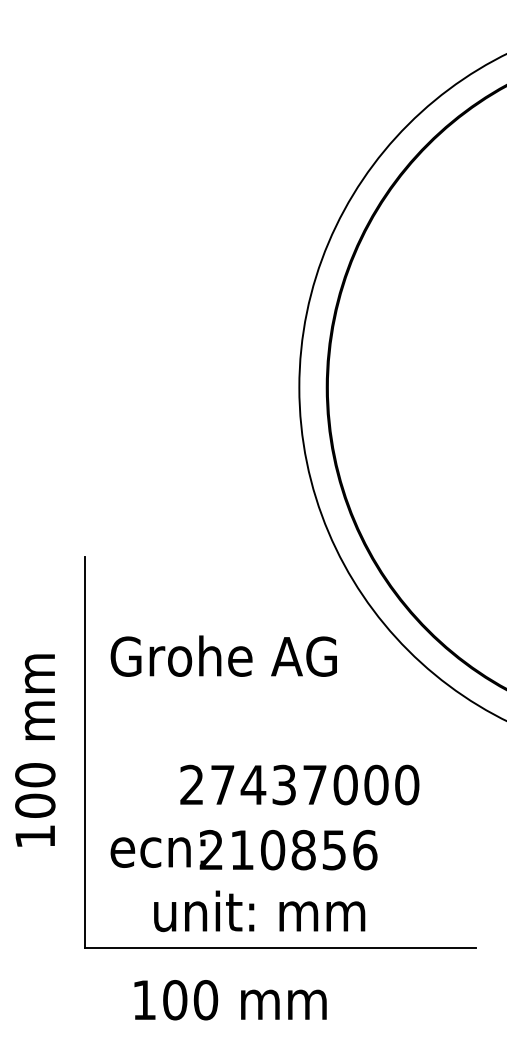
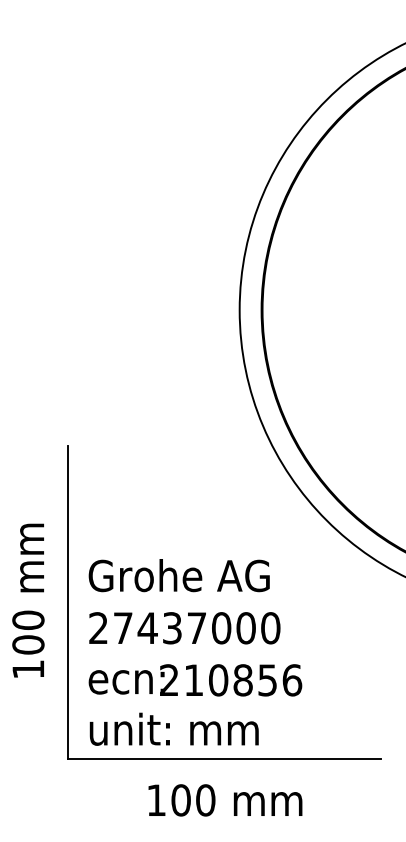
text: (223, 655) -> (178, 575), moved
text: (299, 784) -> (184, 627), moved
text: (259, 911) -> (174, 729), moved
text: (230, 1000) -> (225, 800), moved

